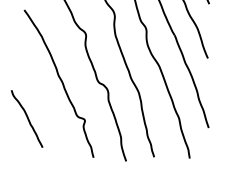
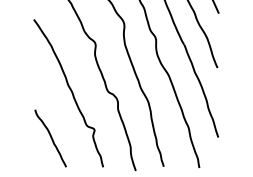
curve: (26, 119) -> (50, 138), moved

